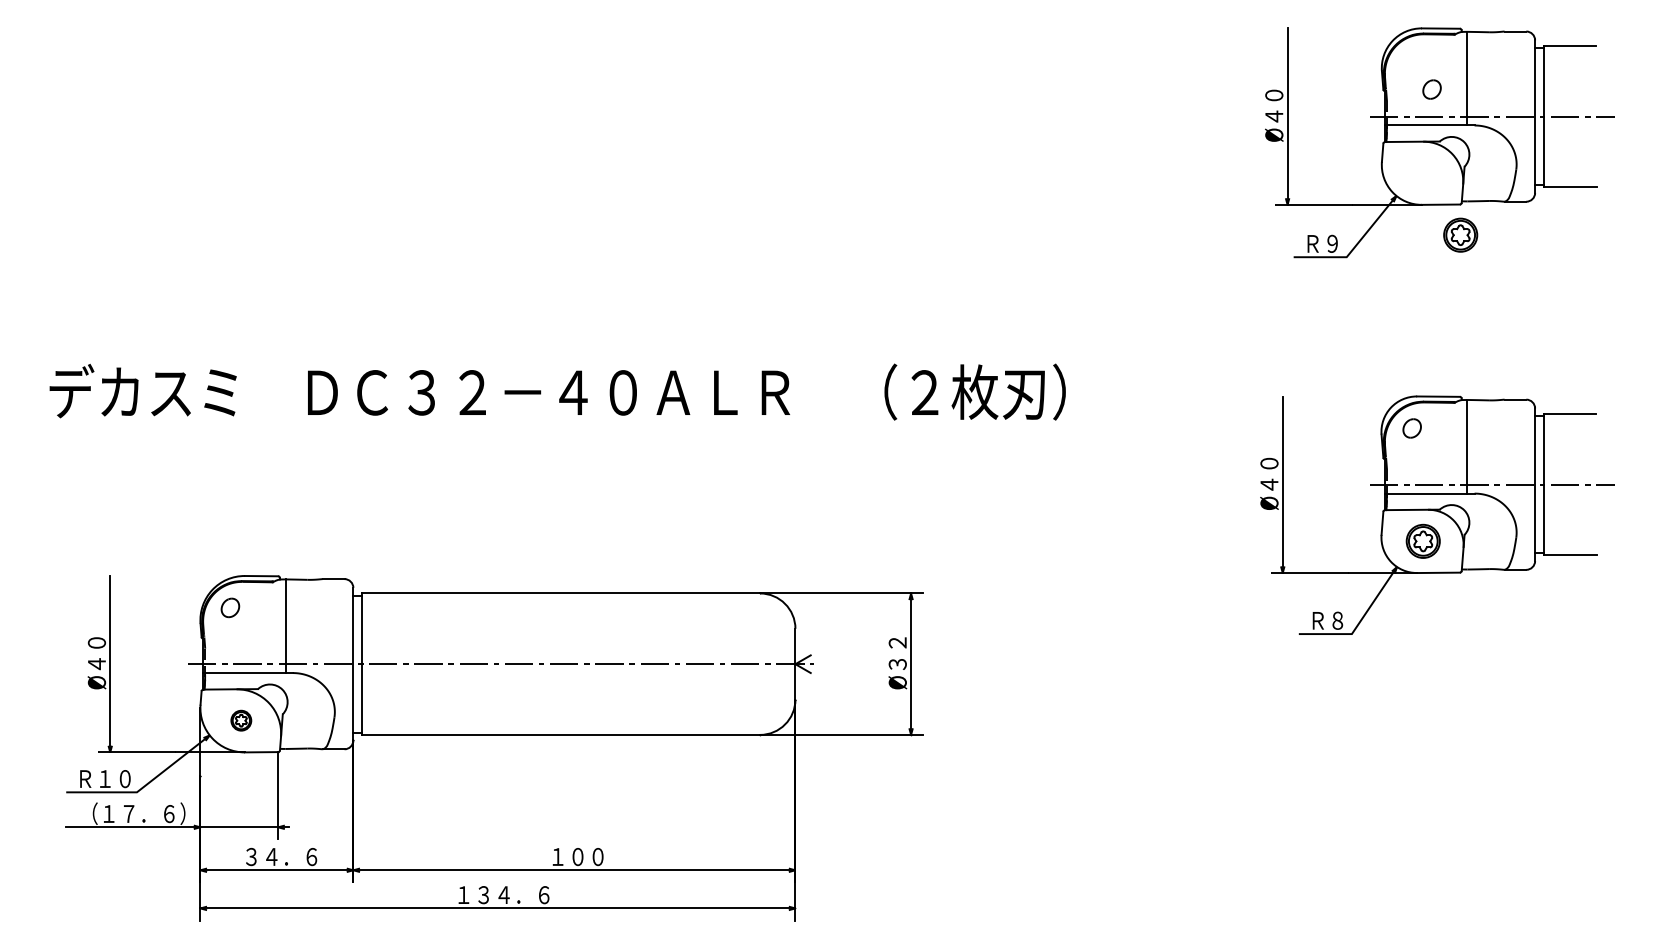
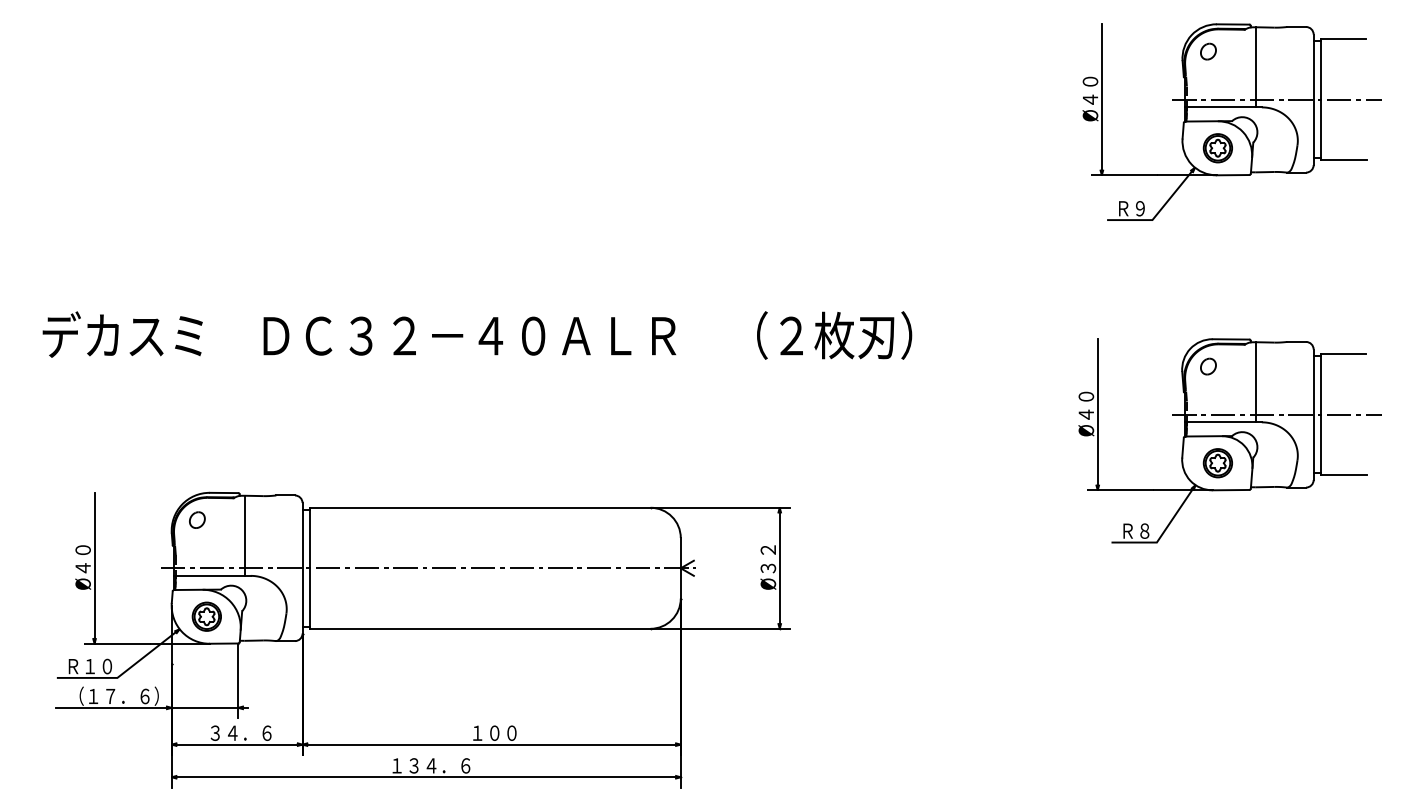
part: (1432, 89) -> (1208, 51), moved
part: (1460, 235) -> (1217, 148), moved
part: (241, 720) -> (206, 616), size x1.67

